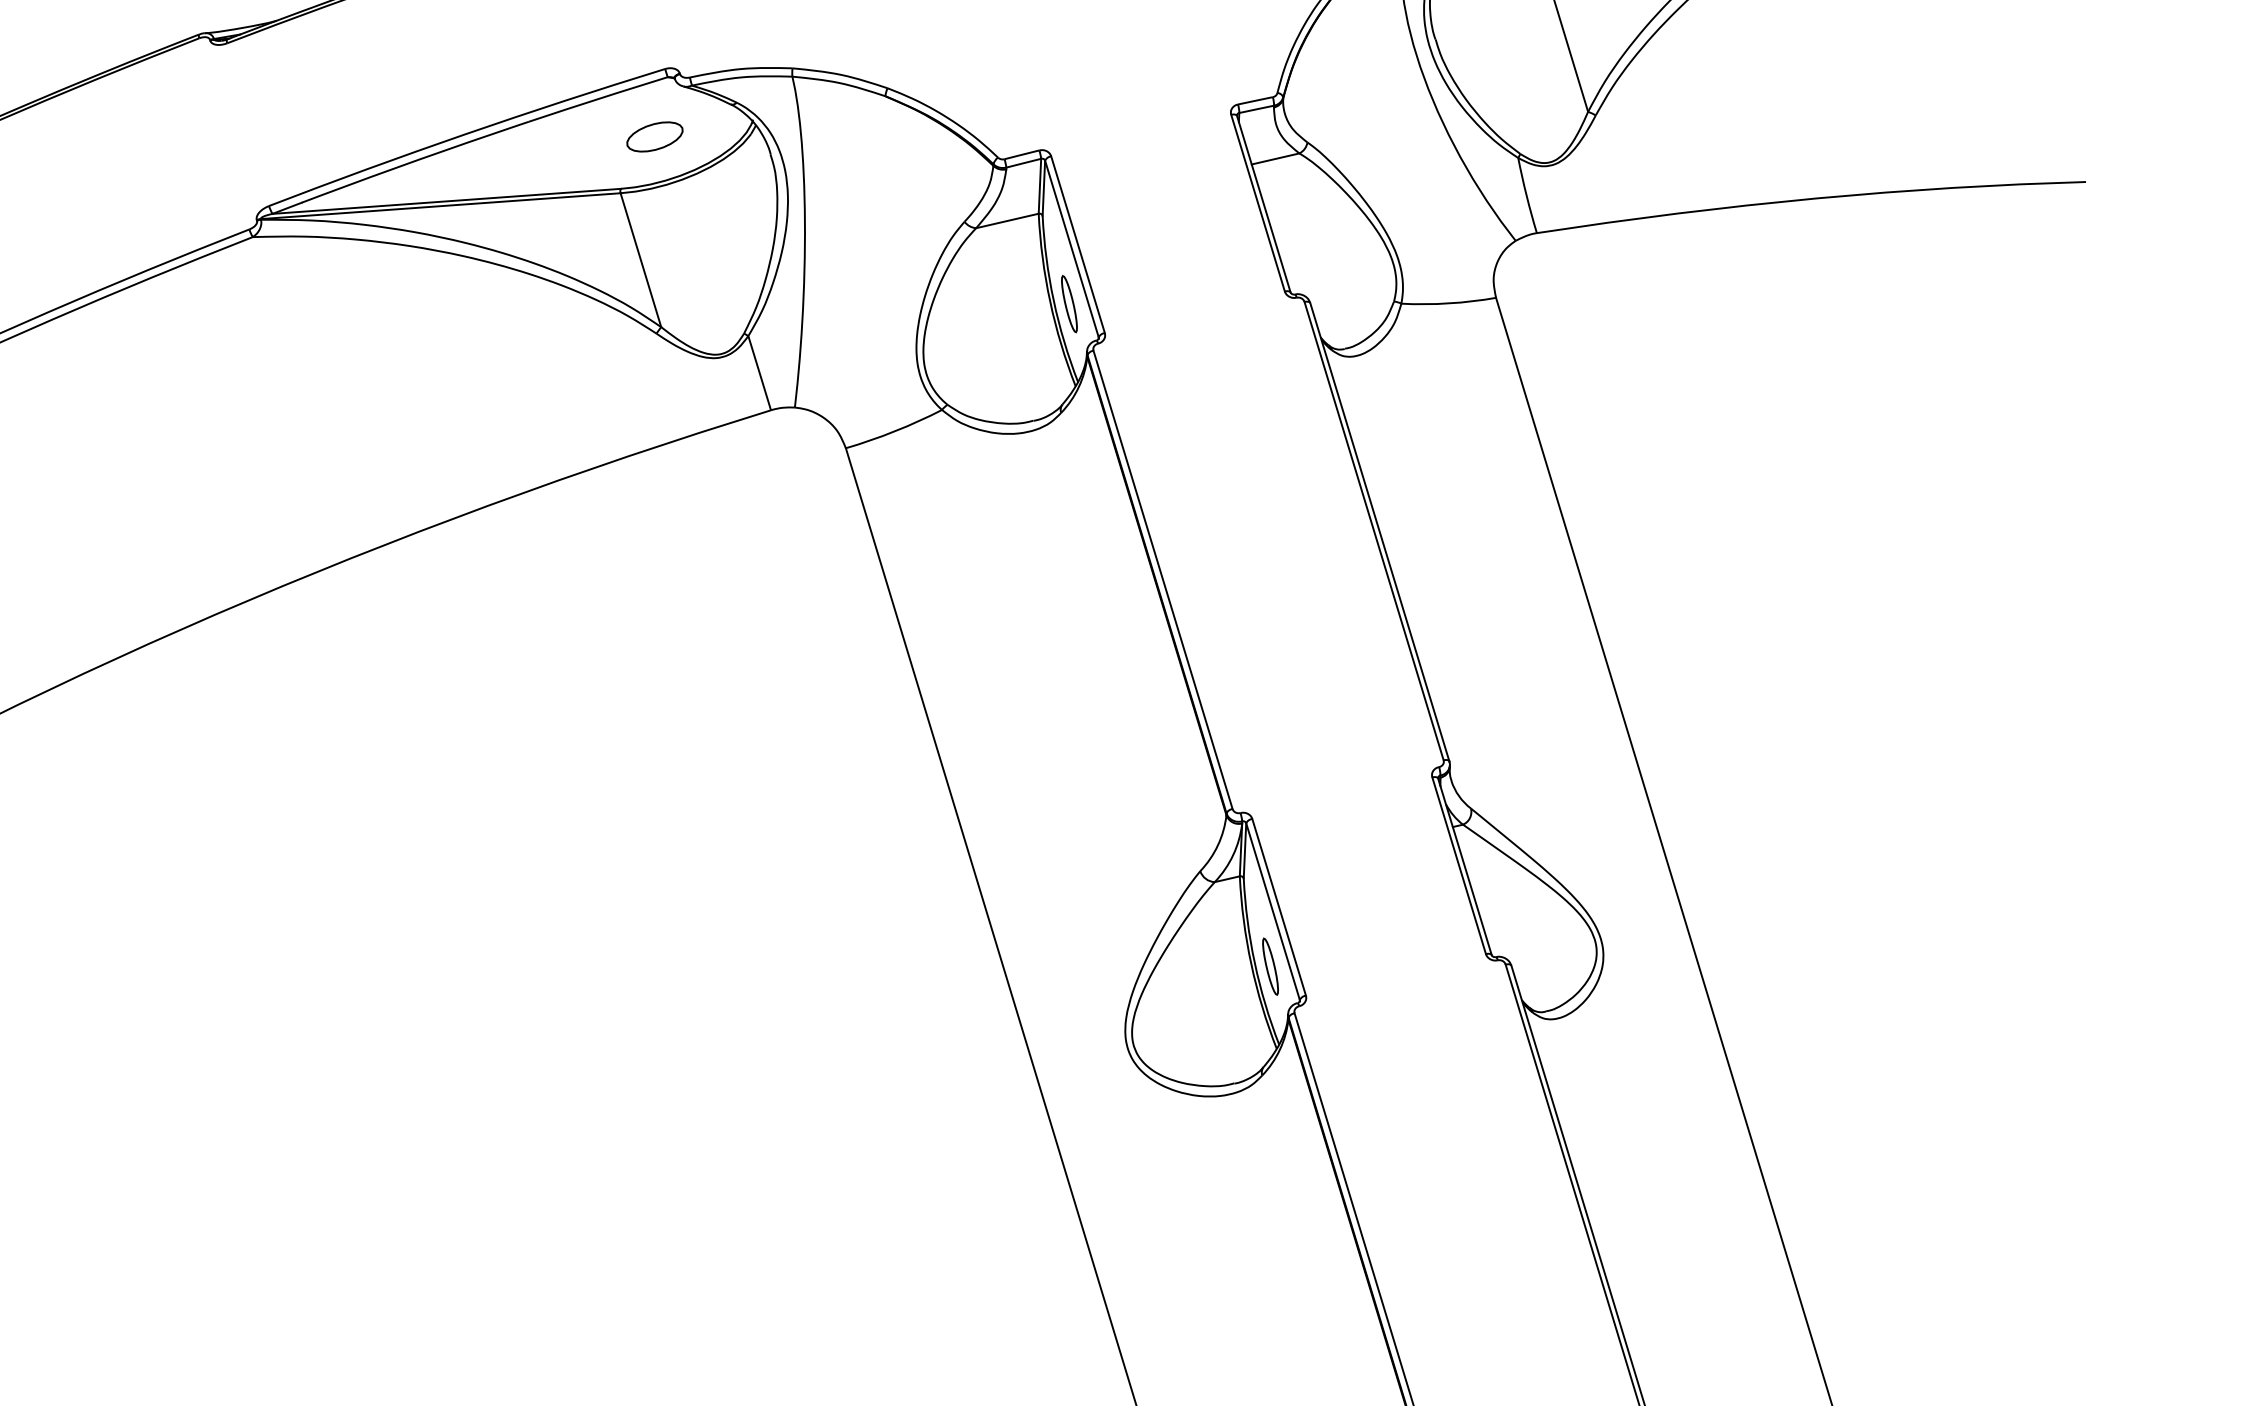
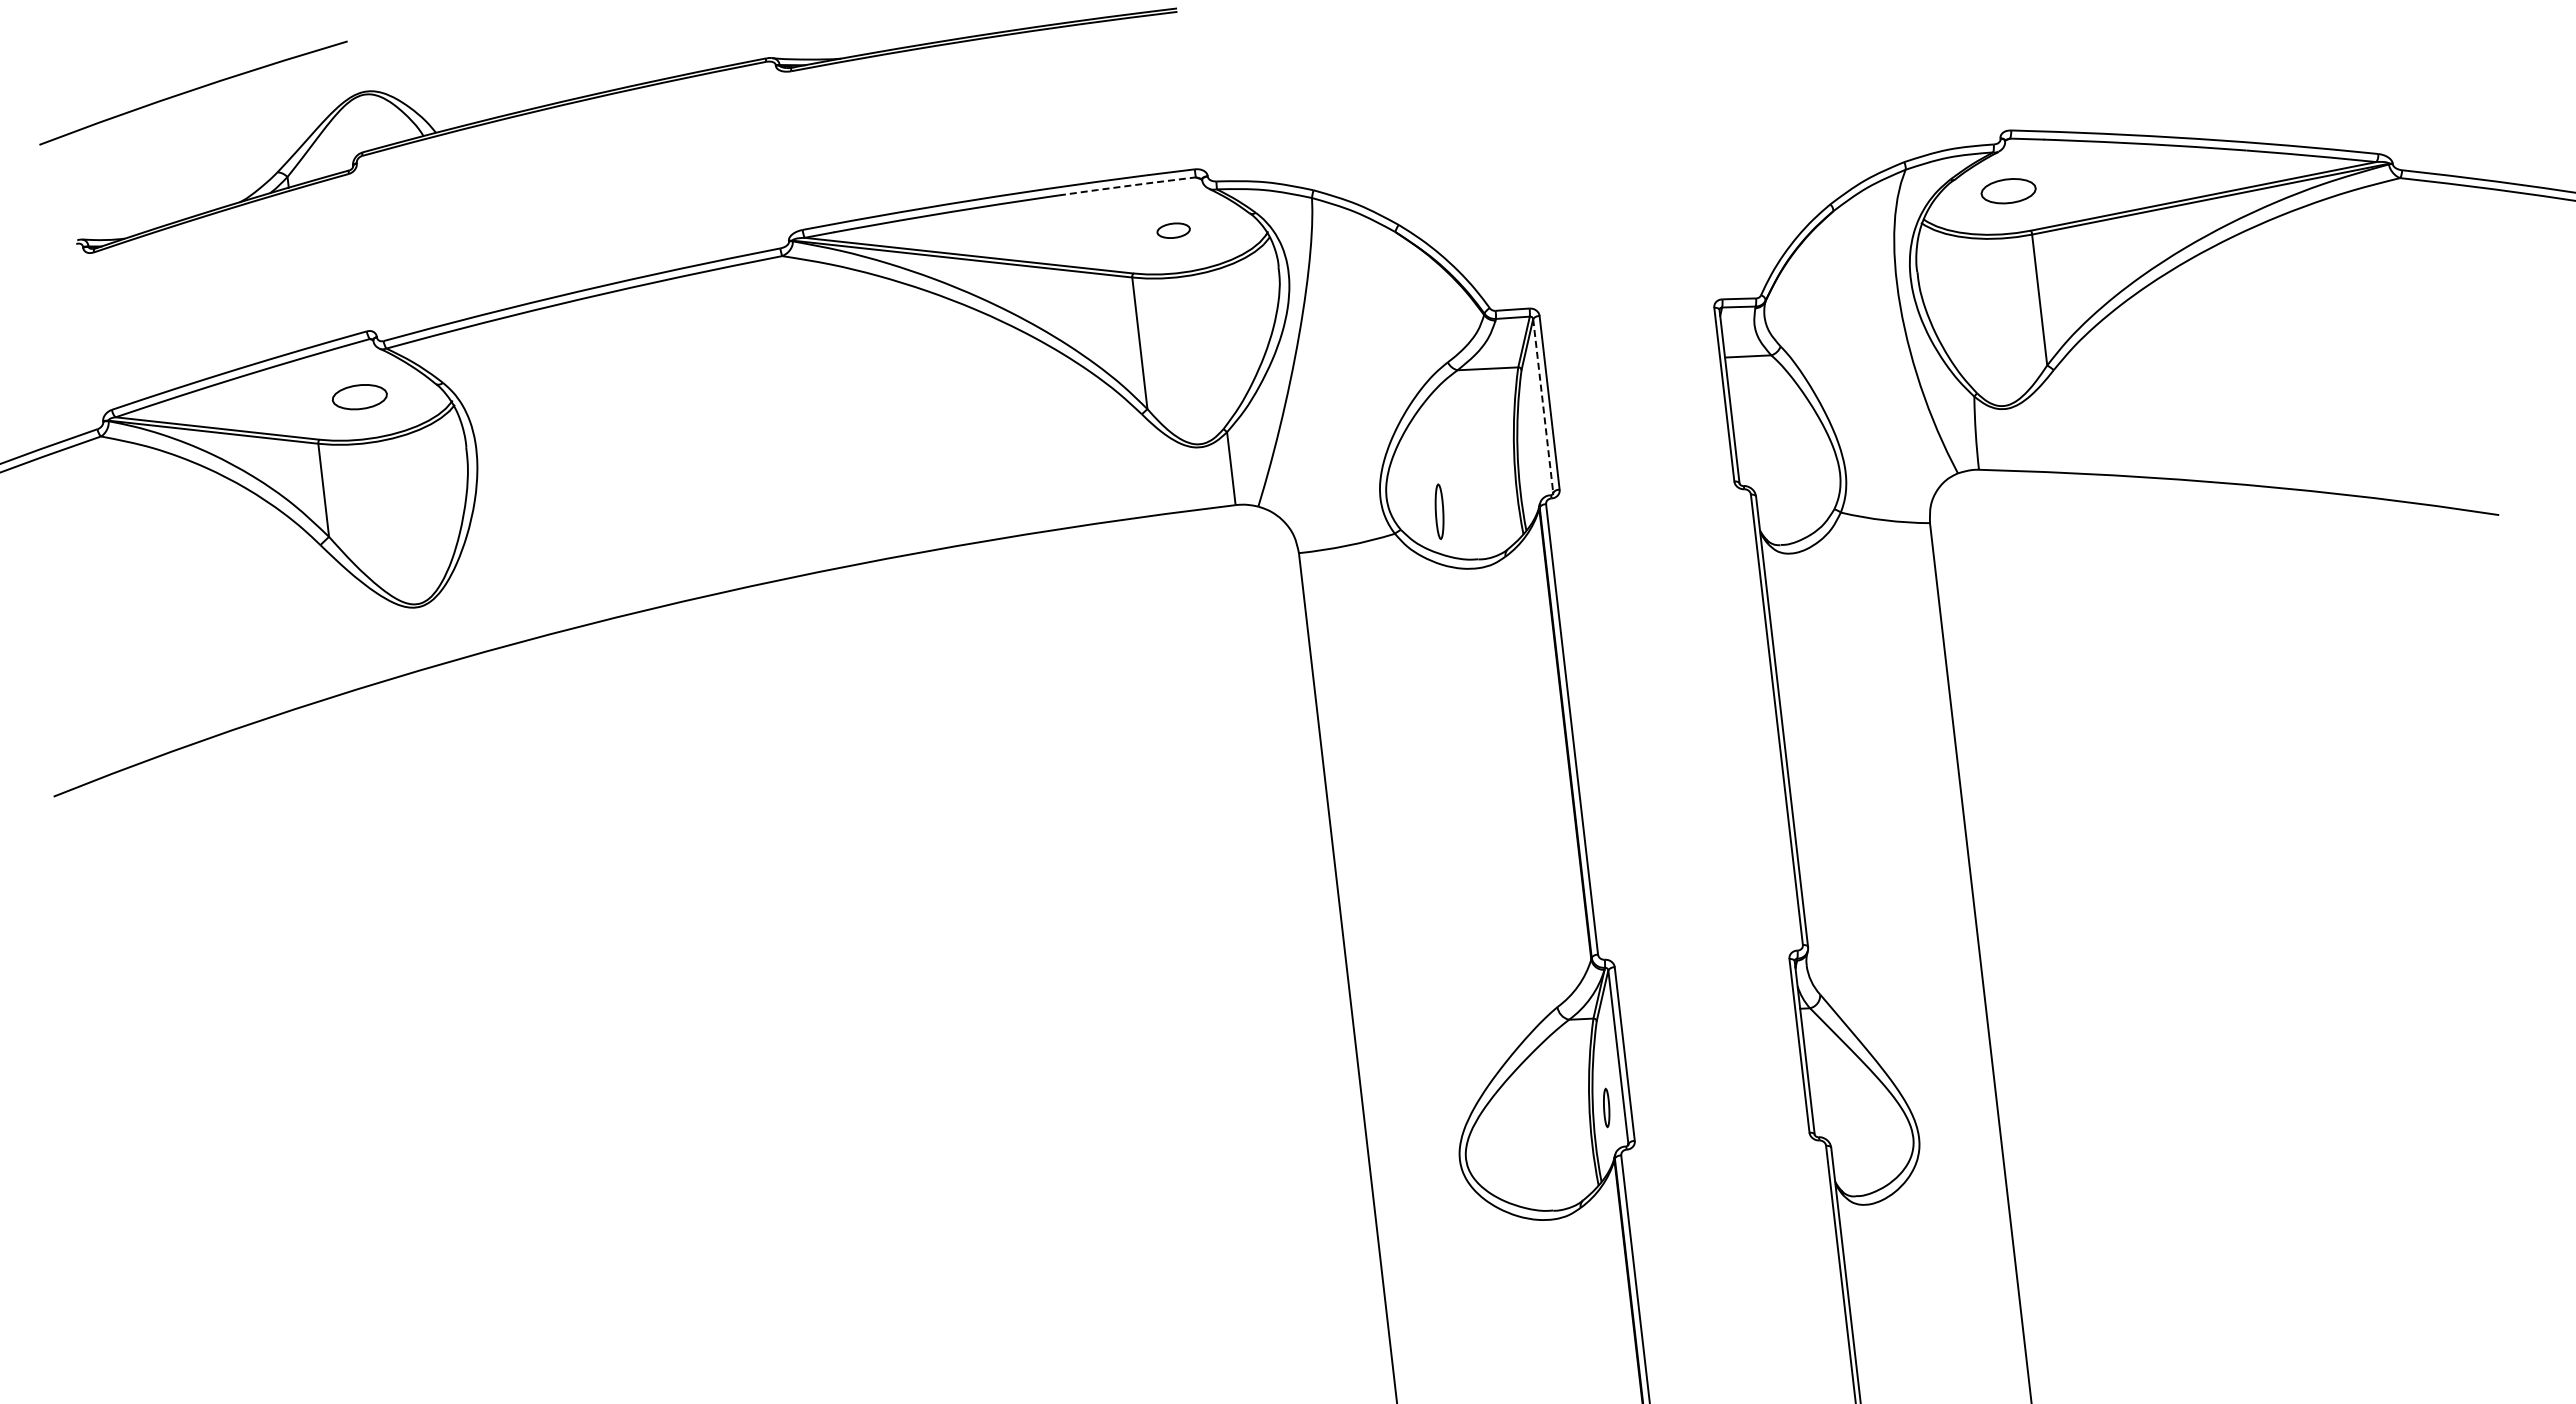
line: (598, 99) -> (1127, 186), solid -> dashed
part: (654, 136) -> (1173, 230), size x0.6
line: (1072, 249) -> (1543, 406), solid -> dashed
part: (1069, 303) -> (1439, 511), moved
part: (1270, 966) -> (1606, 1107), size x0.7

